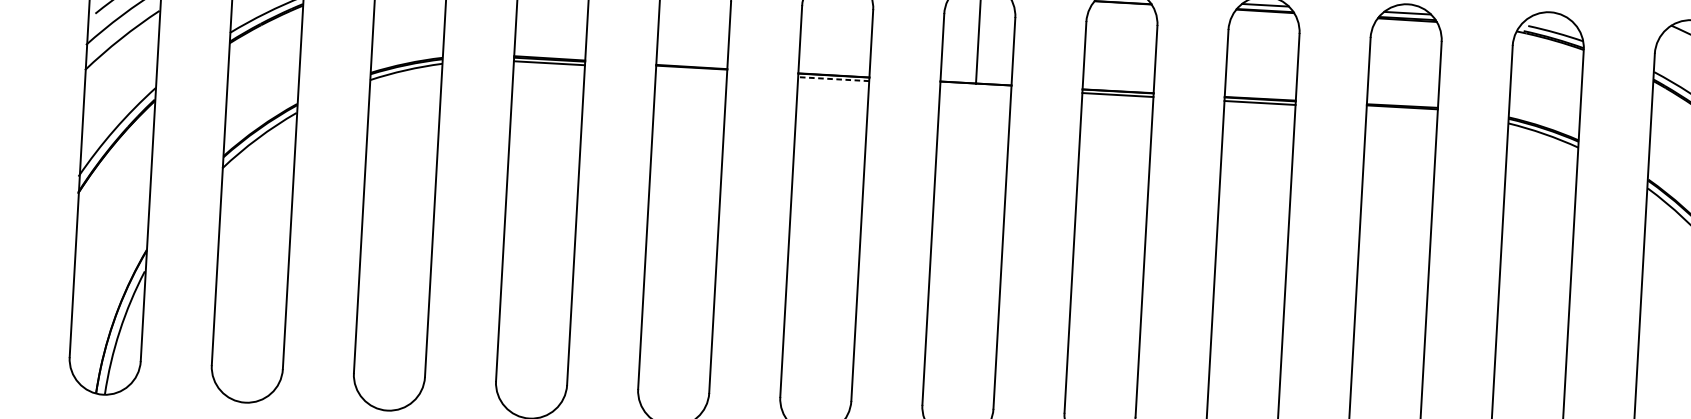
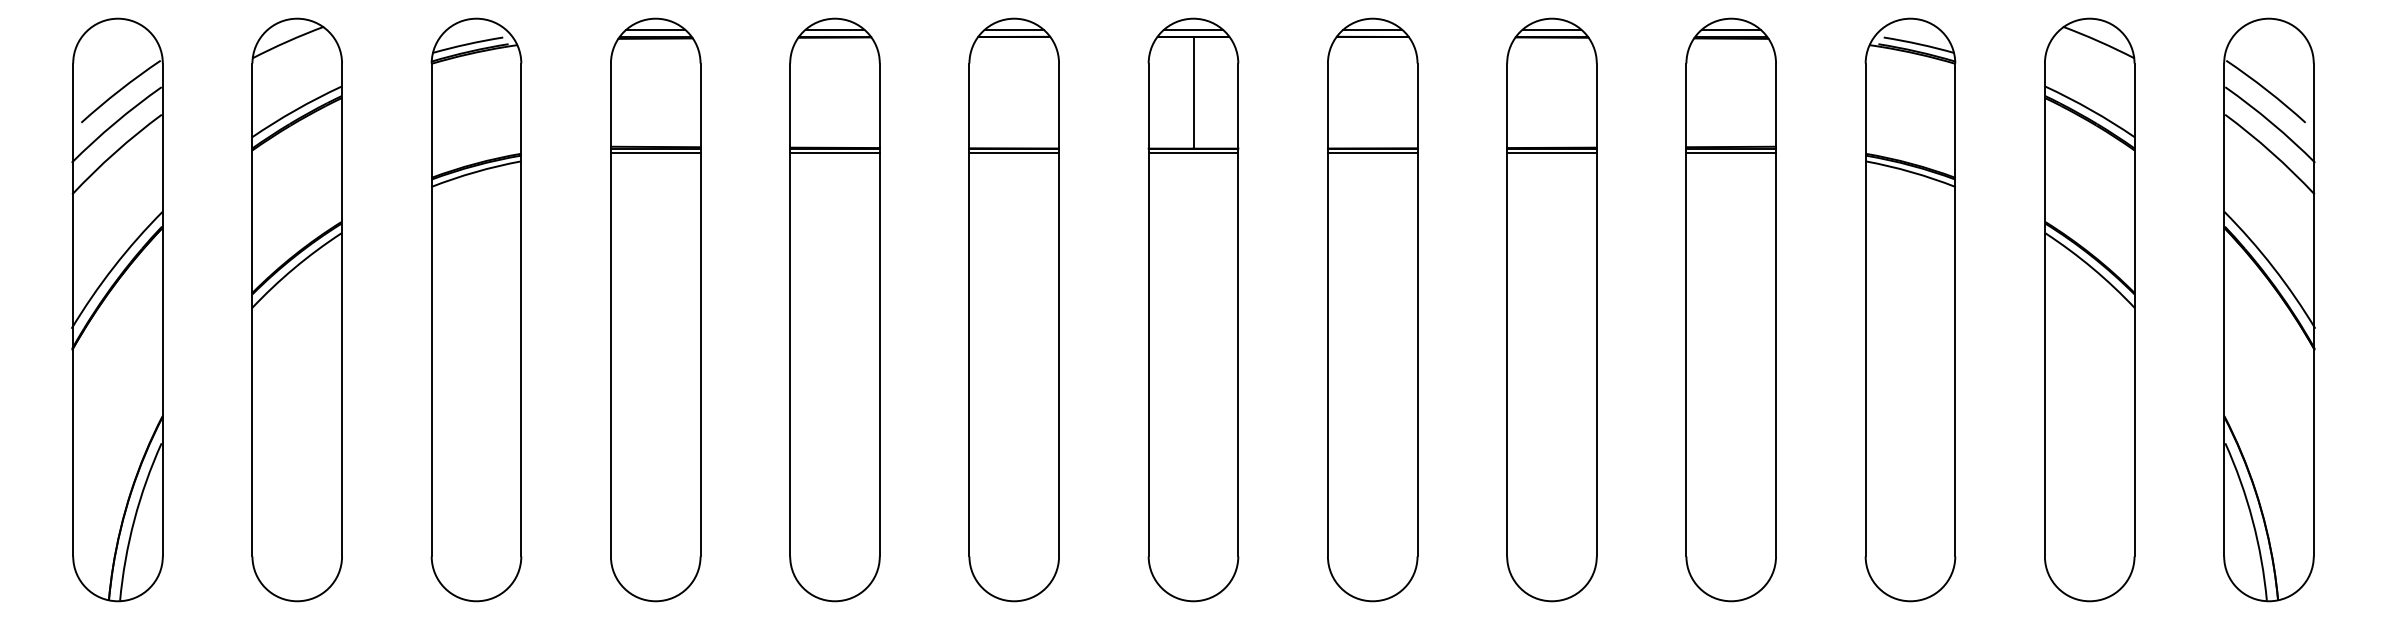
line: (691, 71) -> (834, 153), added
line: (833, 79) -> (1014, 153), dashed -> solid
line: (975, 87) -> (1193, 153), added
line: (1402, 111) -> (1731, 153), added

